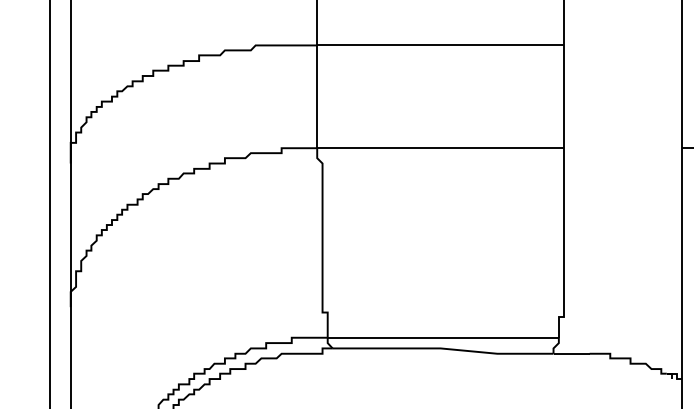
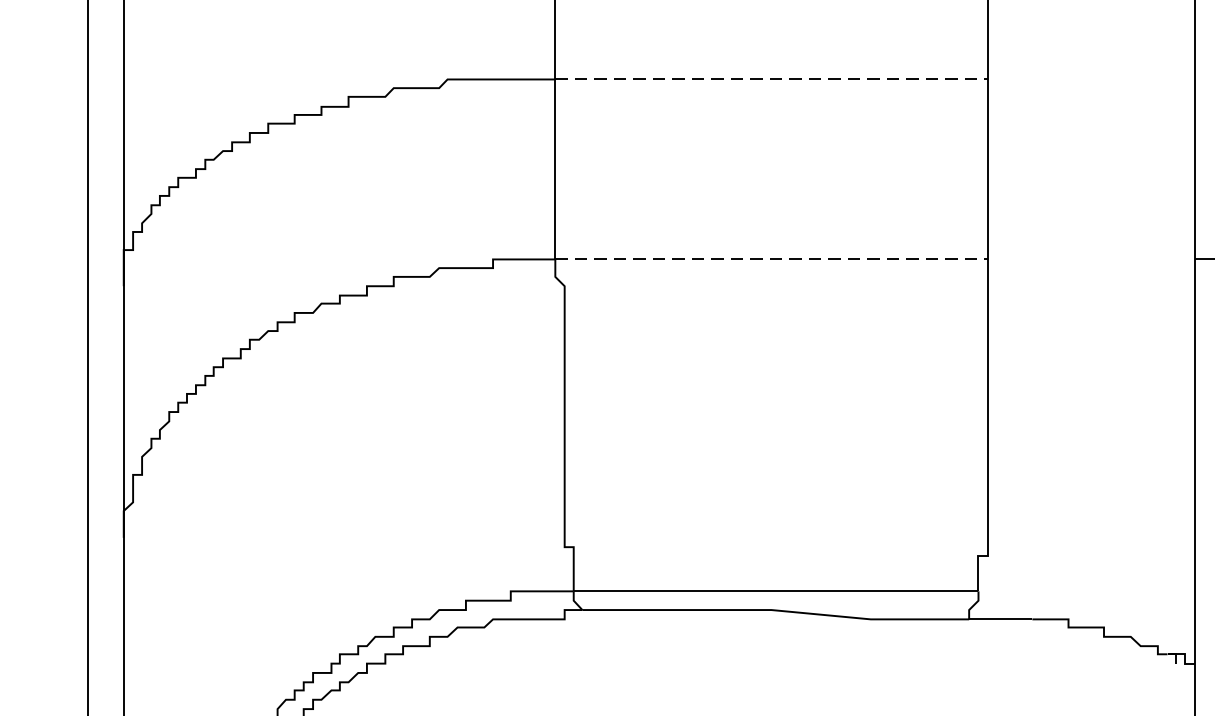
line: (441, 45) -> (772, 79), solid -> dashed
line: (441, 148) -> (772, 259), solid -> dashed

